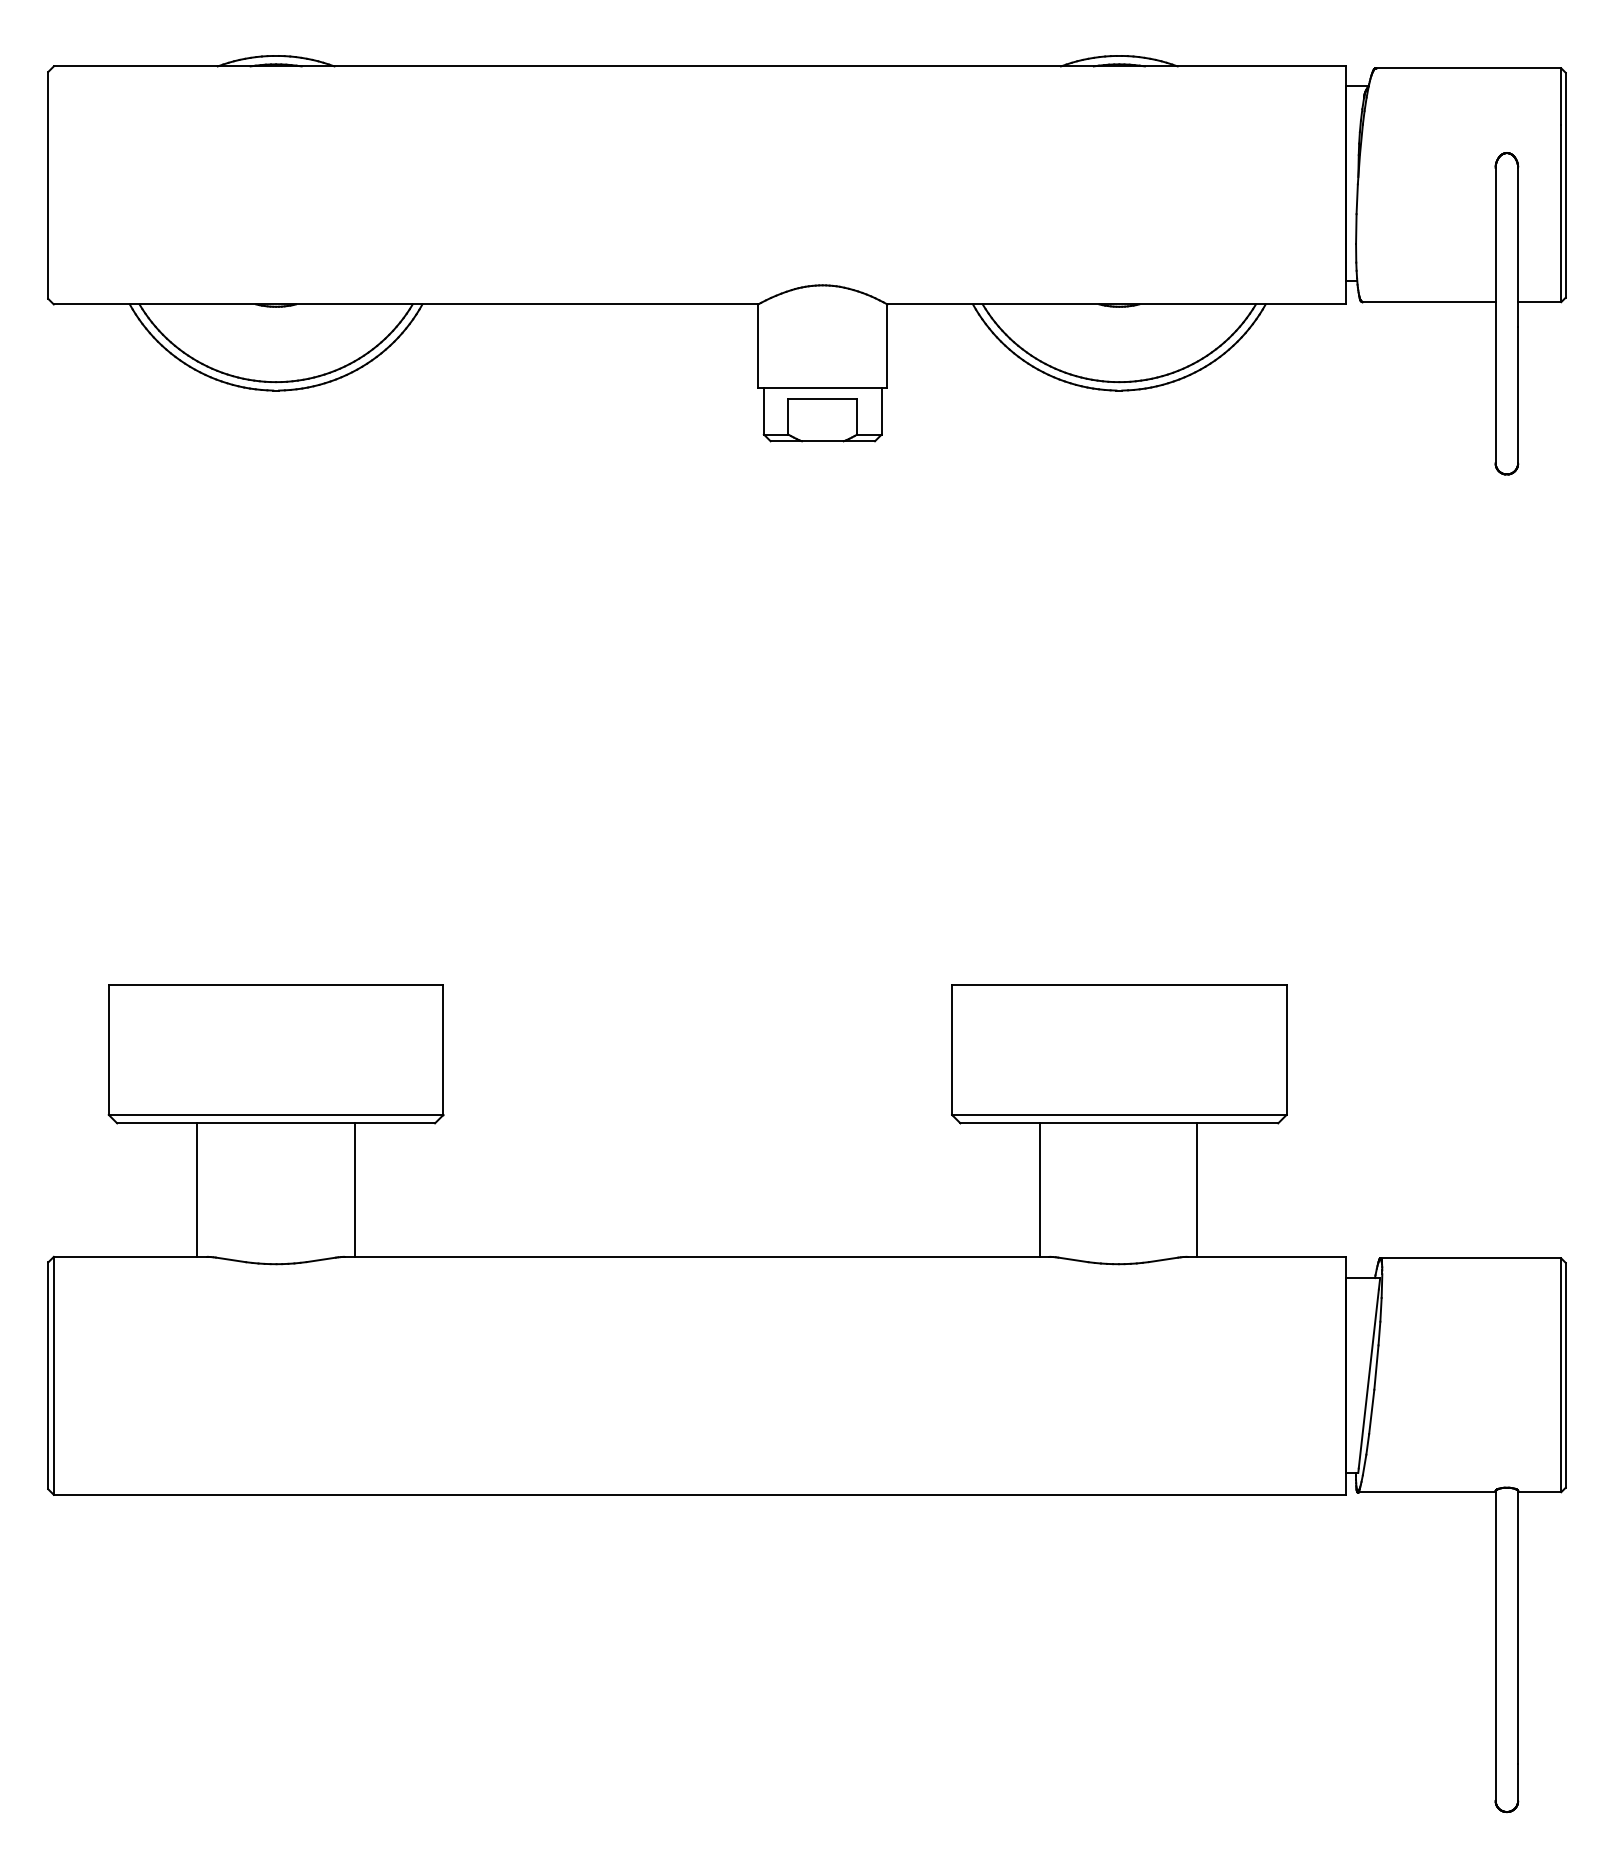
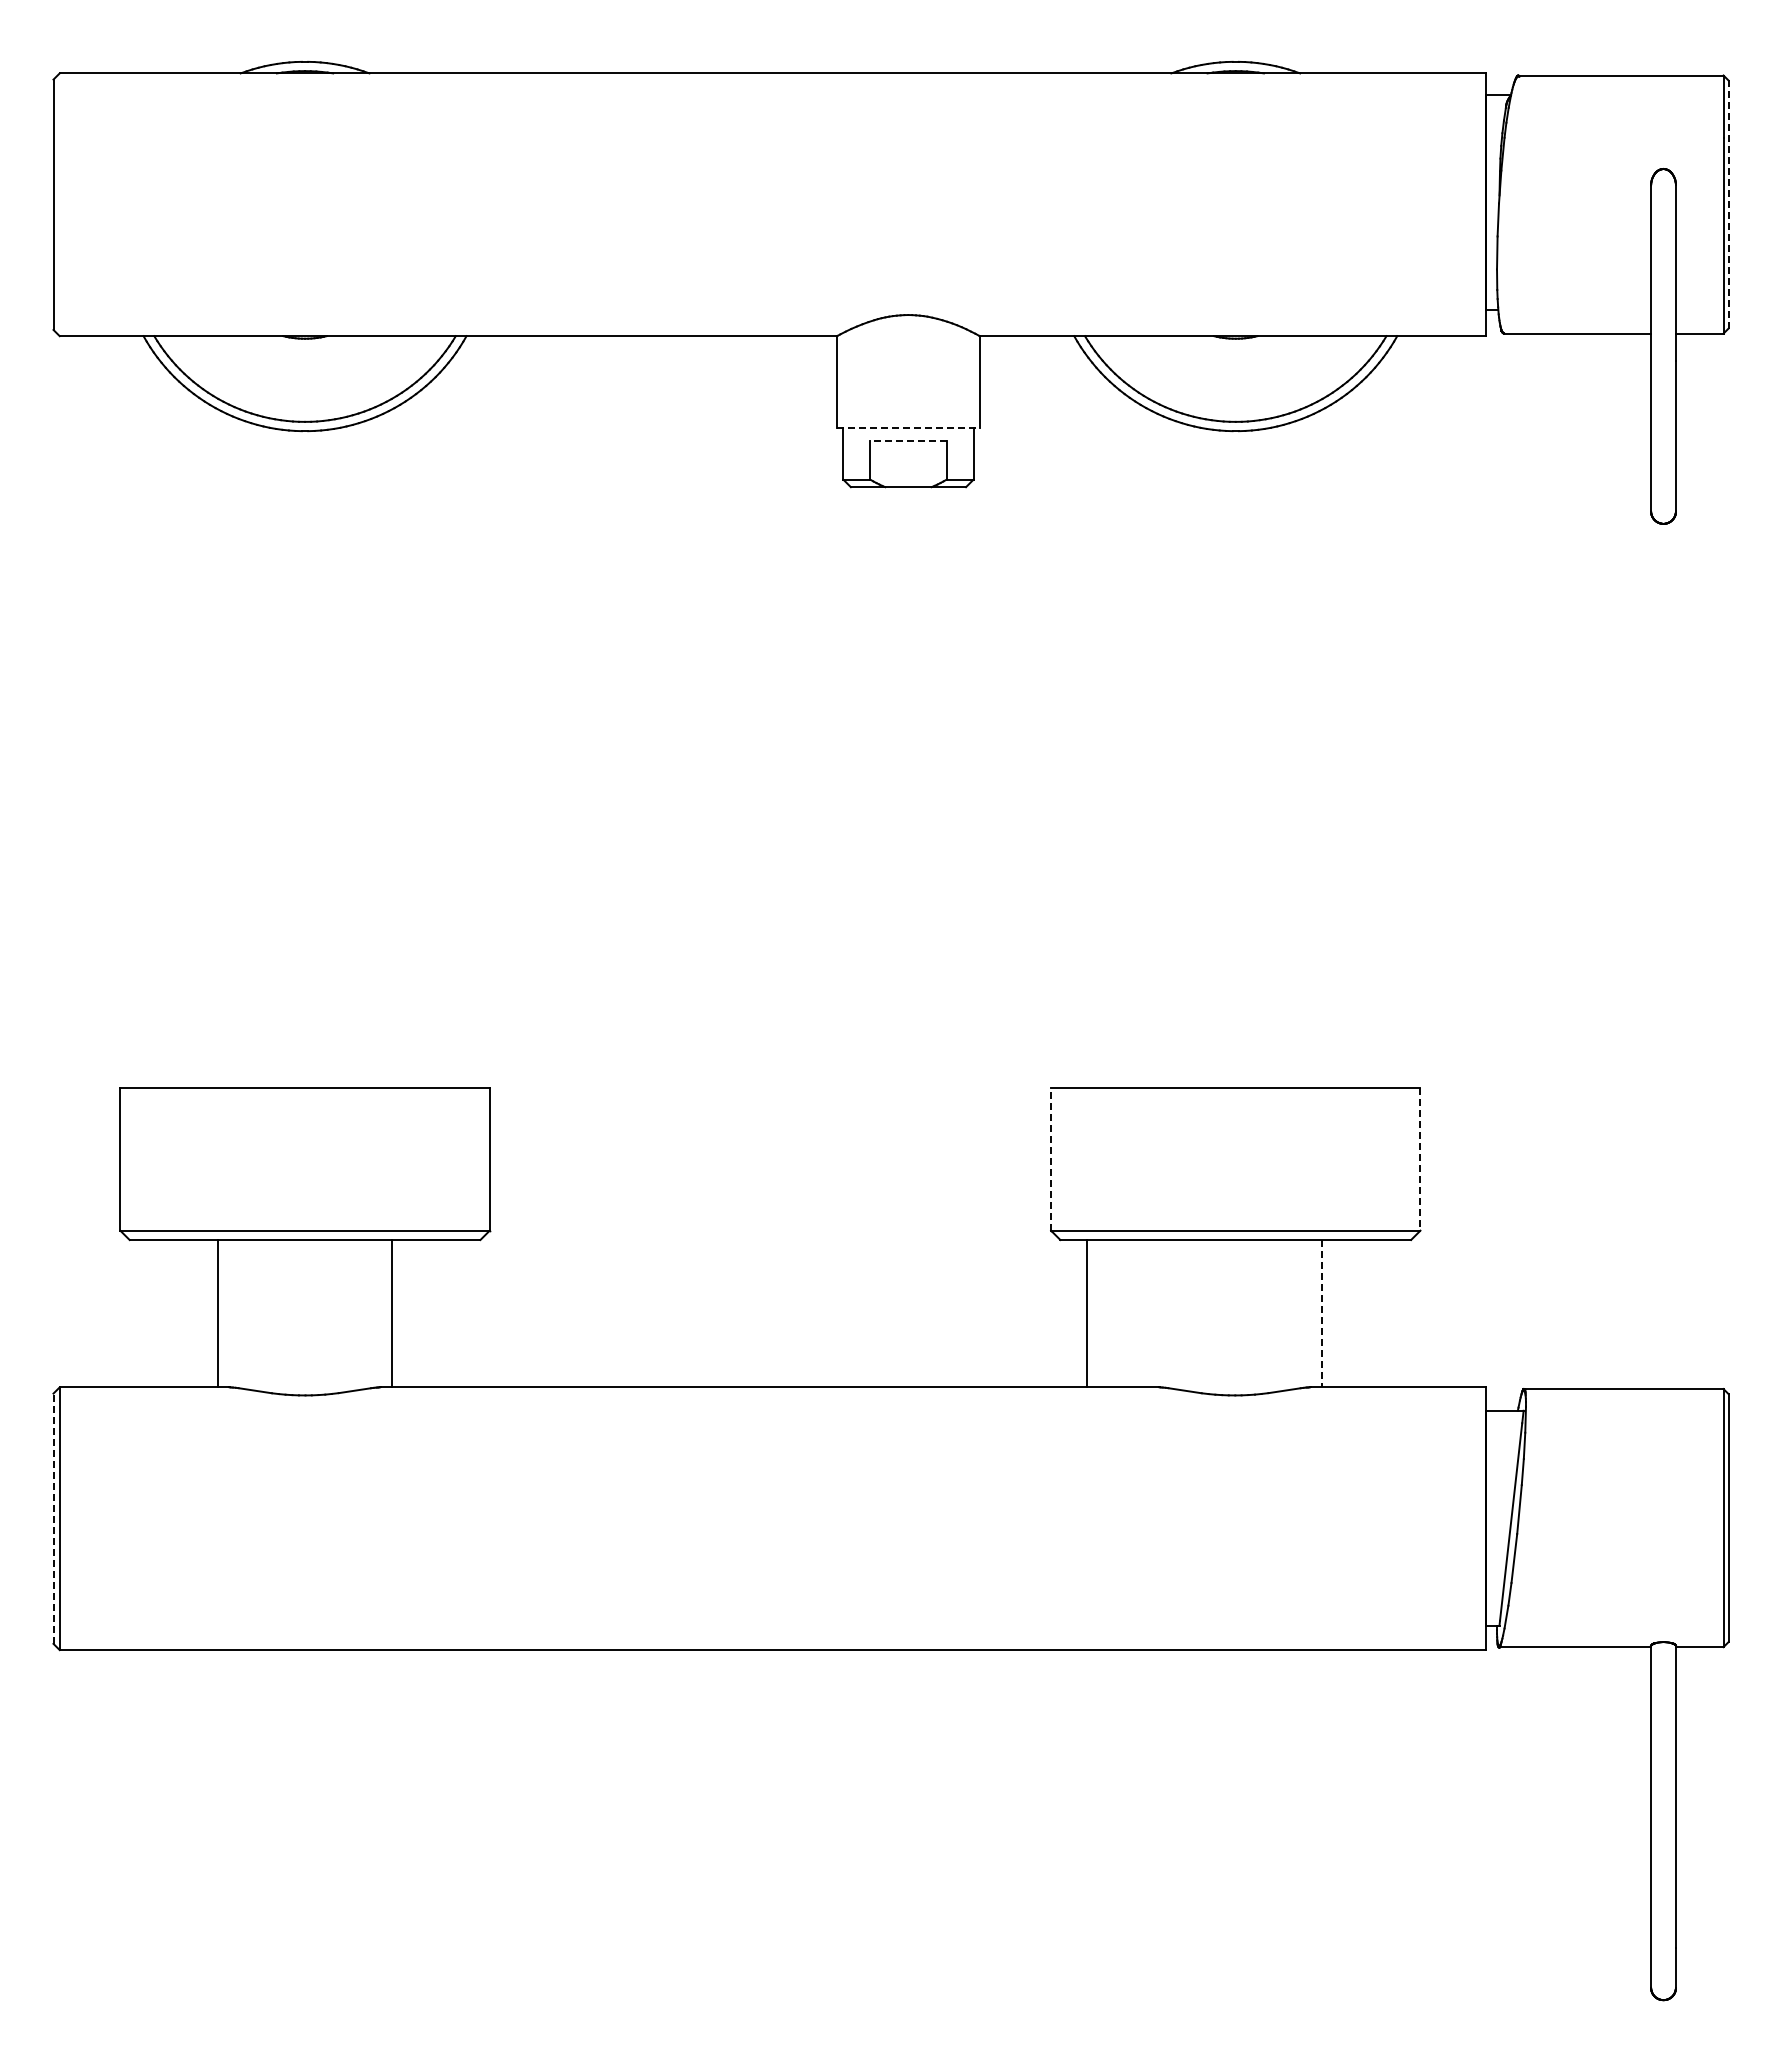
line: (1565, 186) -> (1728, 205), solid -> dashed
line: (822, 388) -> (908, 428), solid -> dashed
line: (821, 399) -> (907, 440), solid -> dashed
line: (952, 1049) -> (1051, 1158), solid -> dashed
line: (1286, 1050) -> (1420, 1159), solid -> dashed
line: (1040, 1189) -> (1087, 1313), moved
line: (1197, 1189) -> (1321, 1313), solid -> dashed
line: (48, 1375) -> (53, 1518), solid -> dashed

